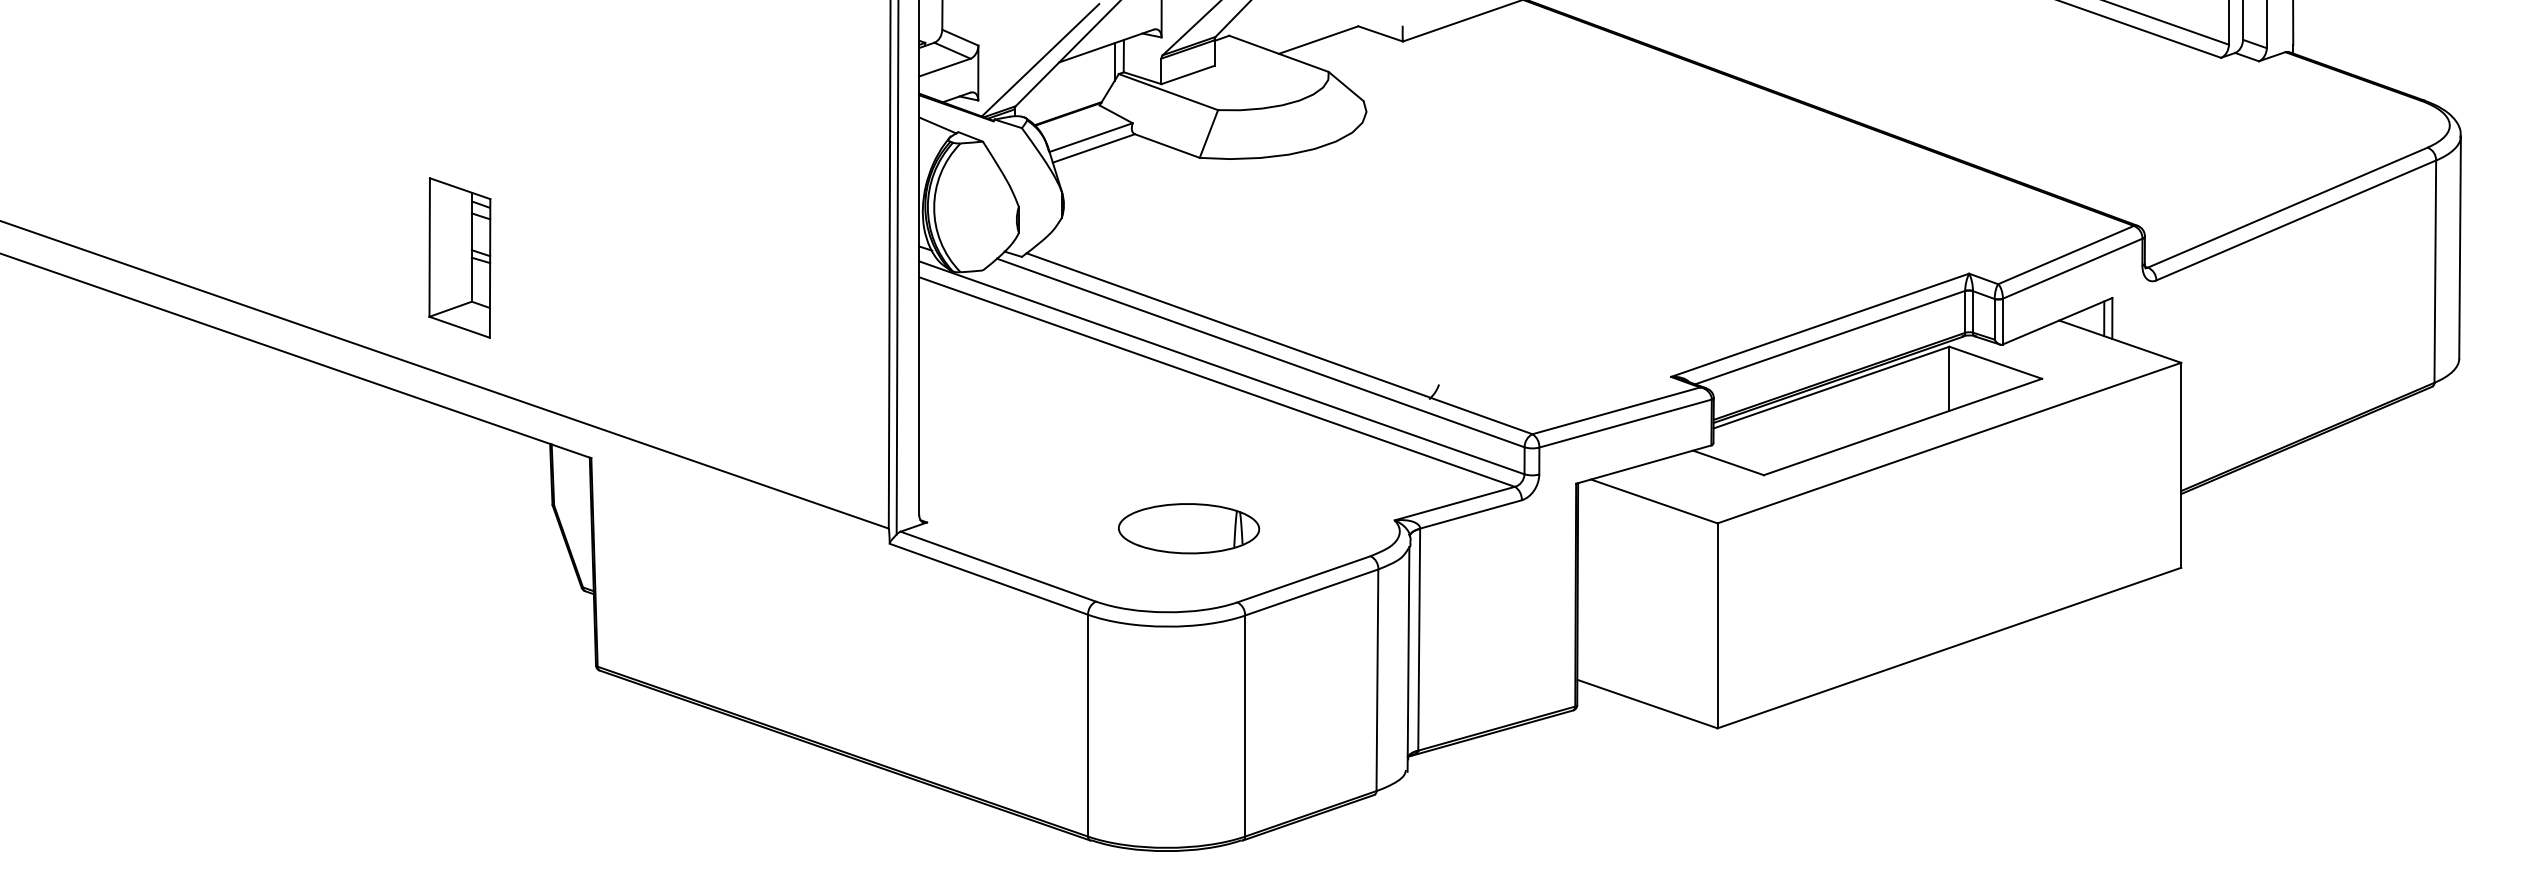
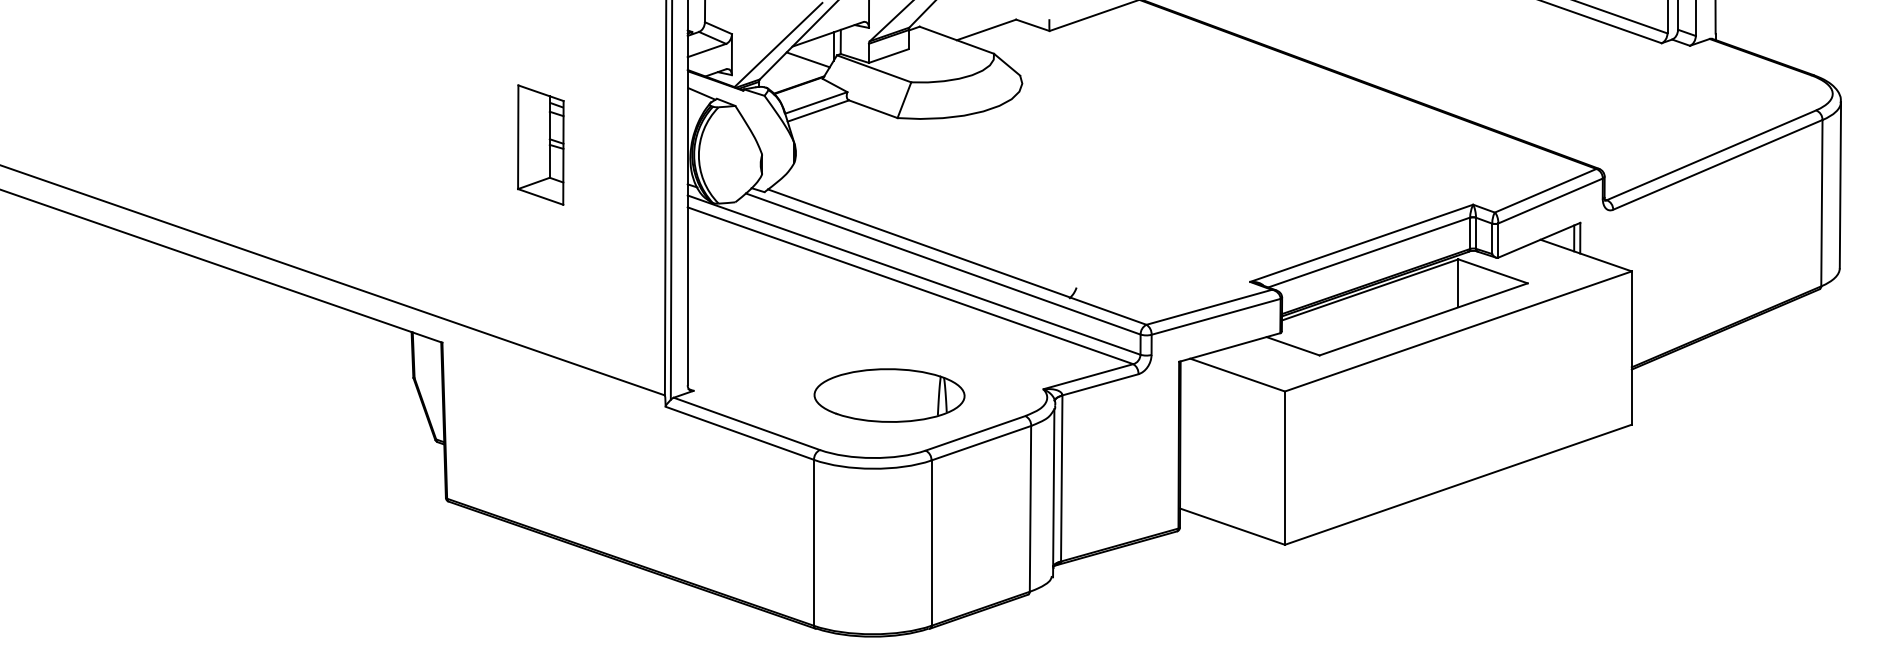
line: (1080, 80) -> (808, 60), added
part: (459, 257) -> (540, 144), moved
part: (1188, 528) -> (889, 395), size x1.43

